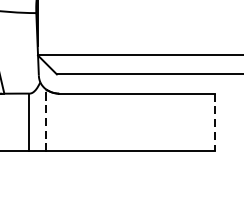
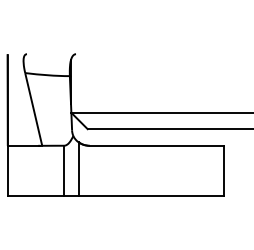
line: (46, 121) -> (78, 169), dashed -> solid
line: (215, 122) -> (224, 170), dashed -> solid

